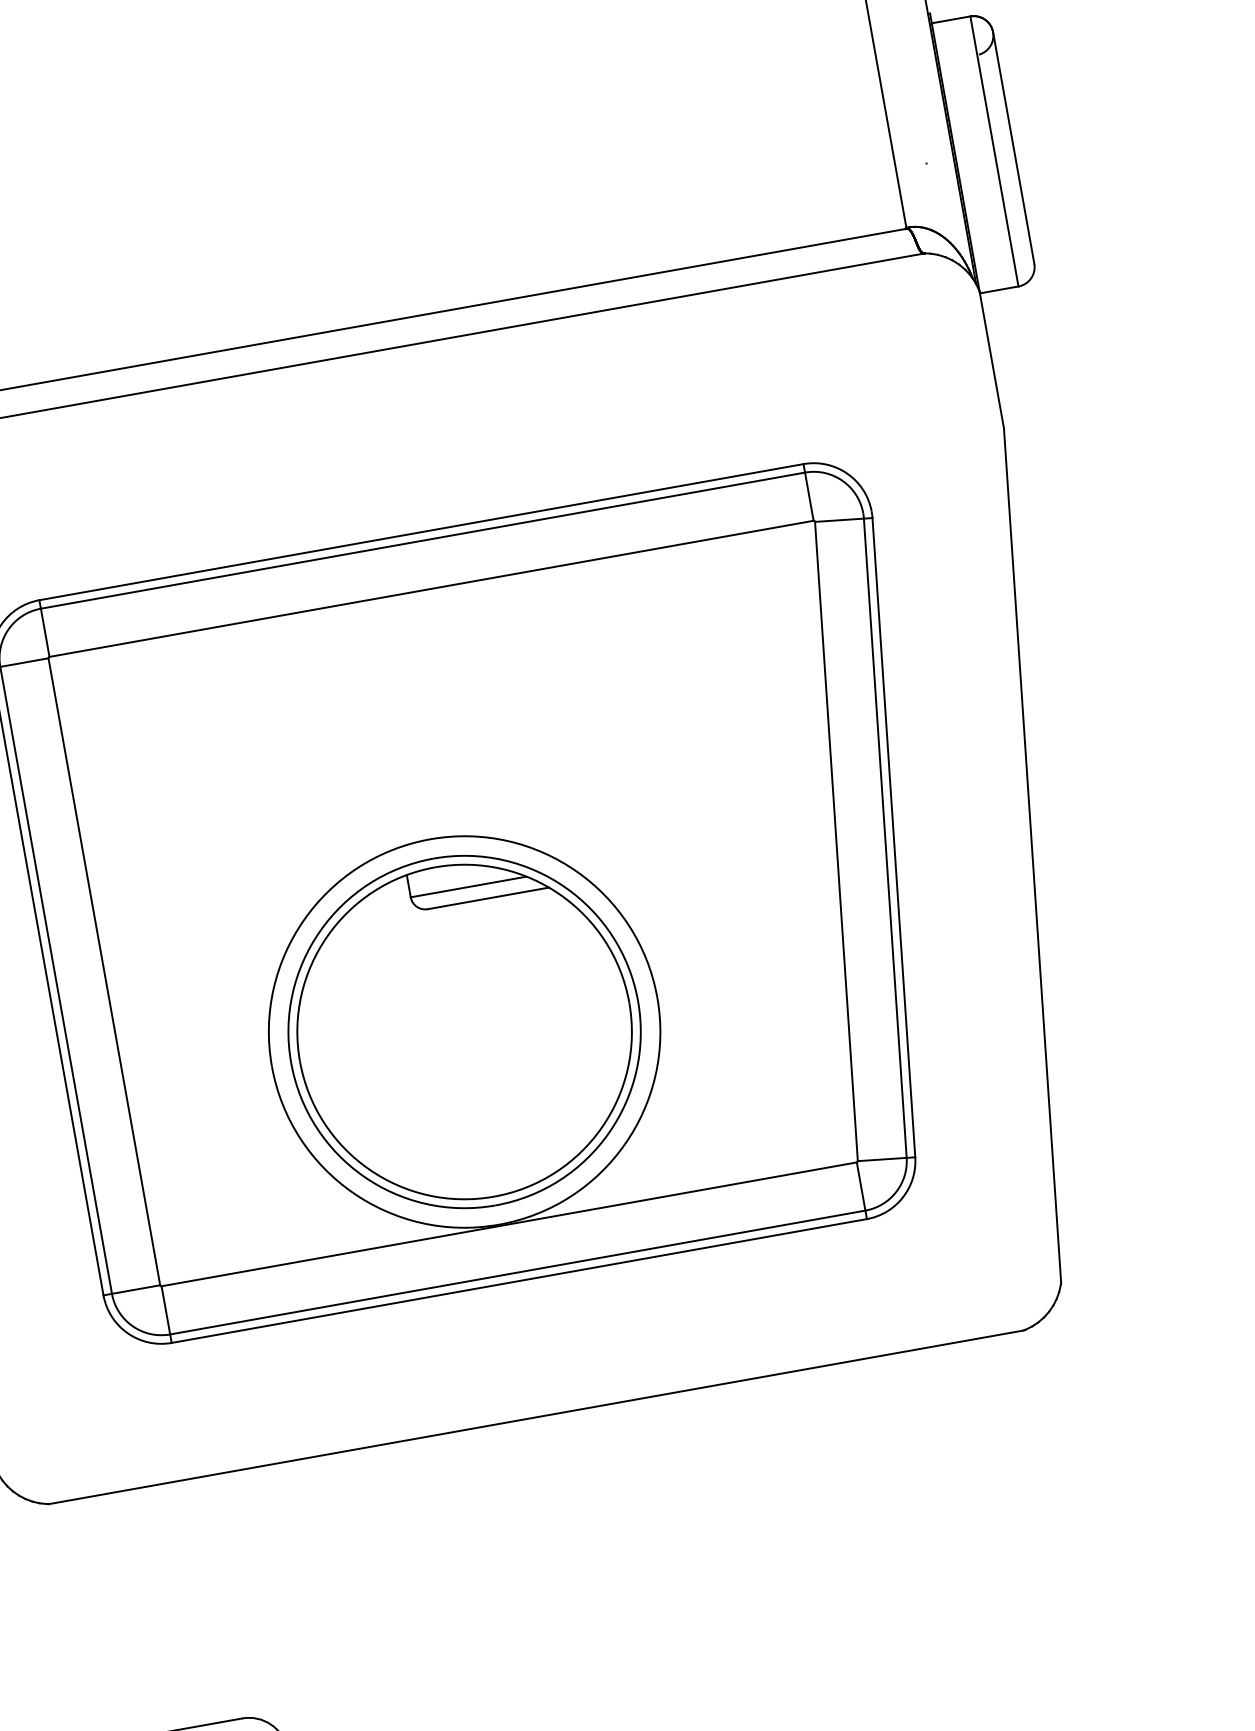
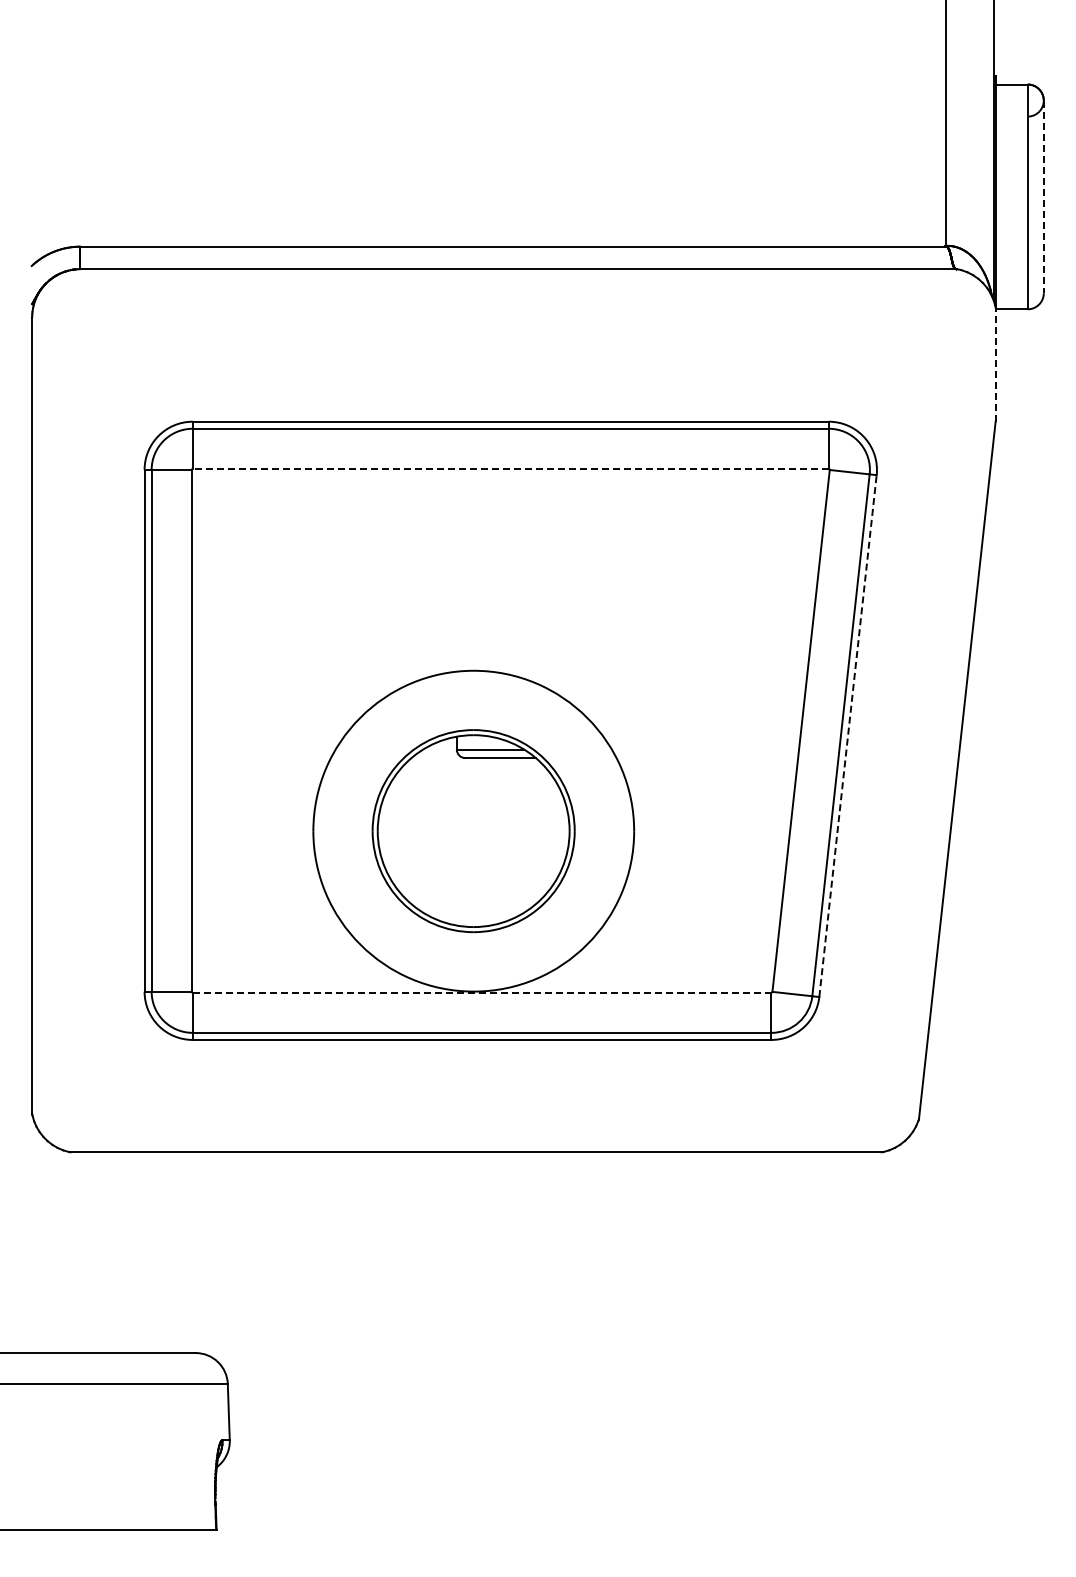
line: (1013, 148) -> (1043, 197), solid -> dashed
line: (991, 359) -> (995, 364), solid -> dashed
line: (431, 588) -> (510, 468), solid -> dashed
line: (894, 838) -> (848, 736), solid -> dashed
part: (464, 1031) -> (473, 830), size x0.7
line: (509, 1223) -> (482, 992), solid -> dashed

